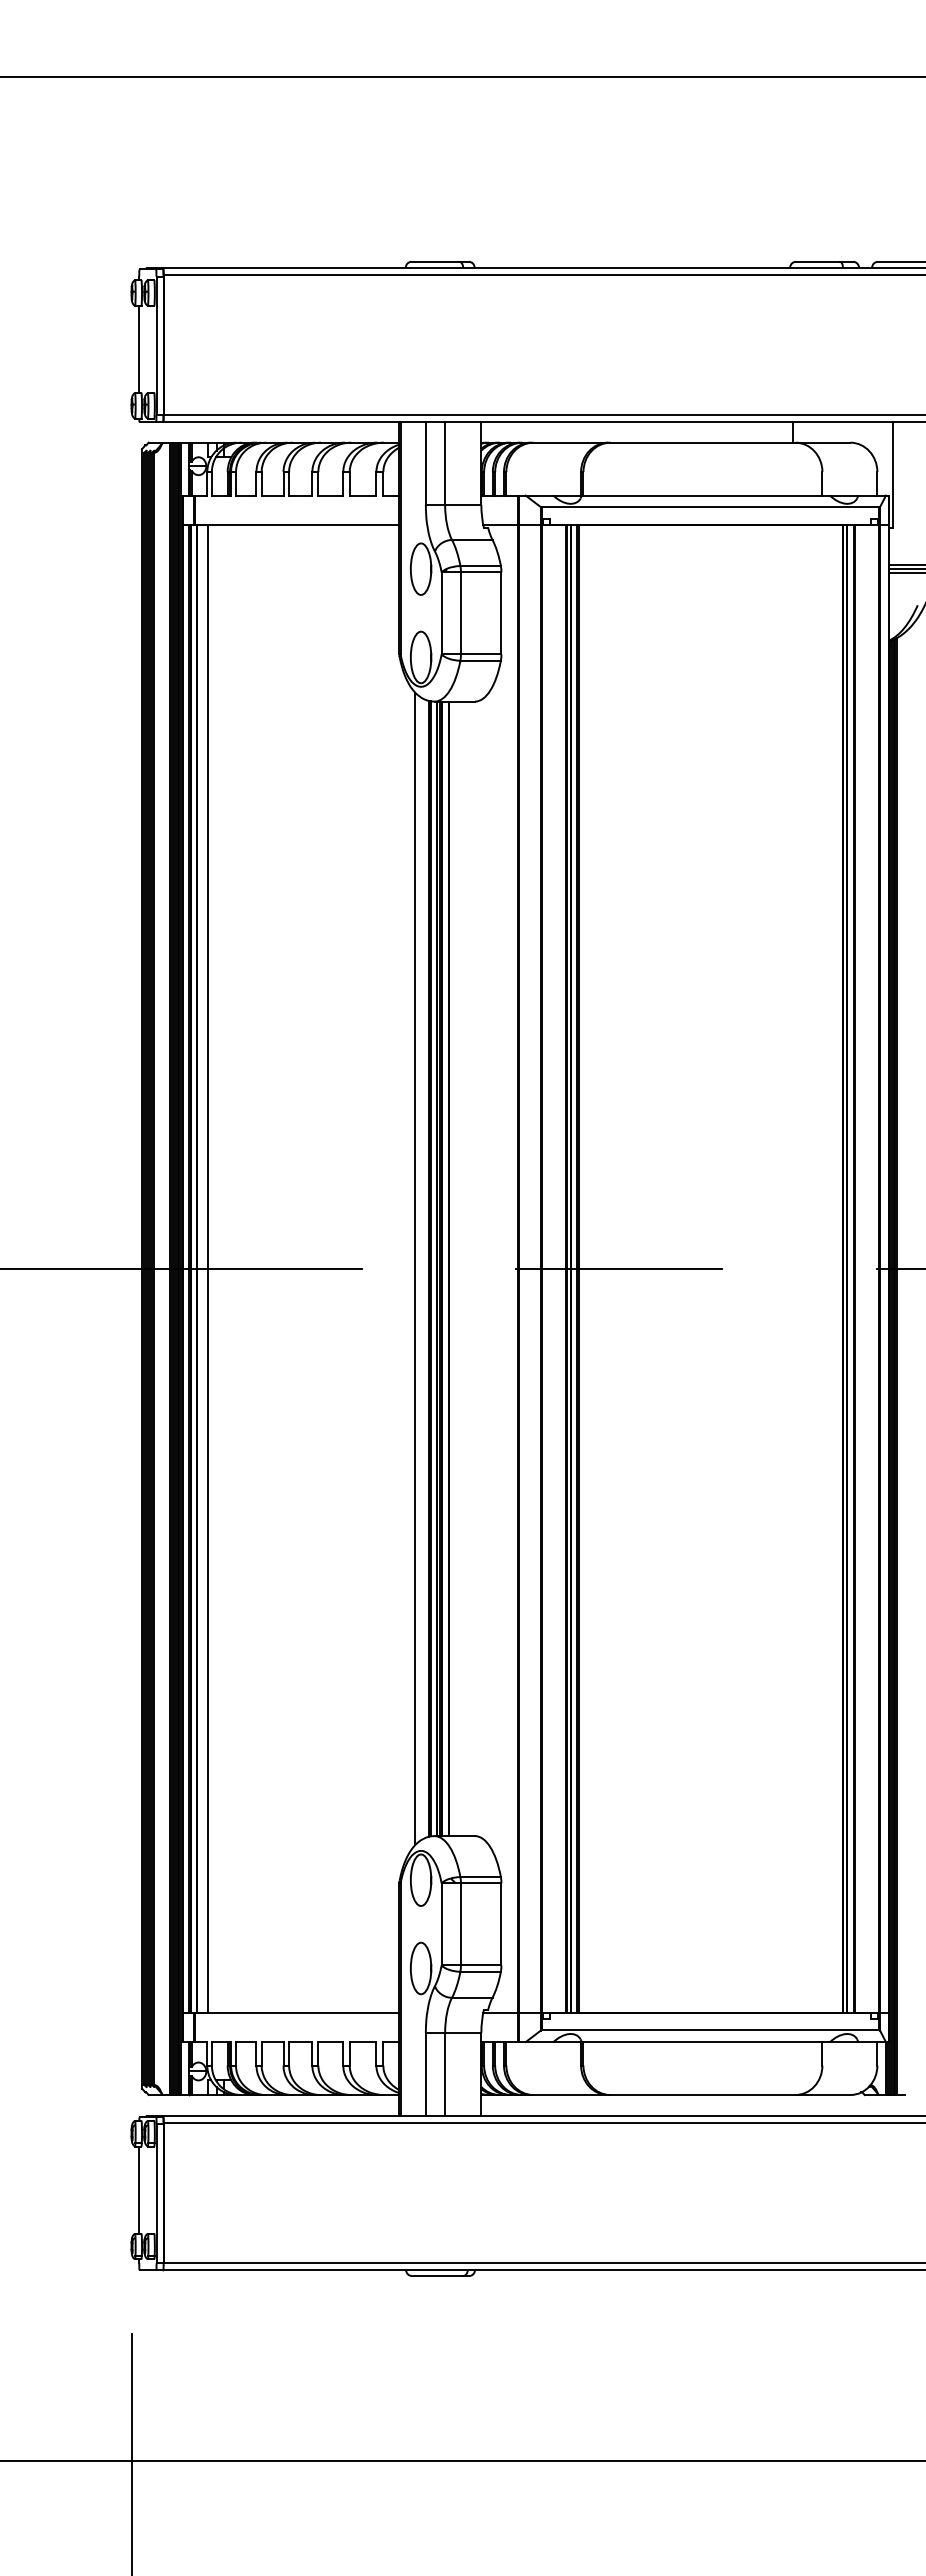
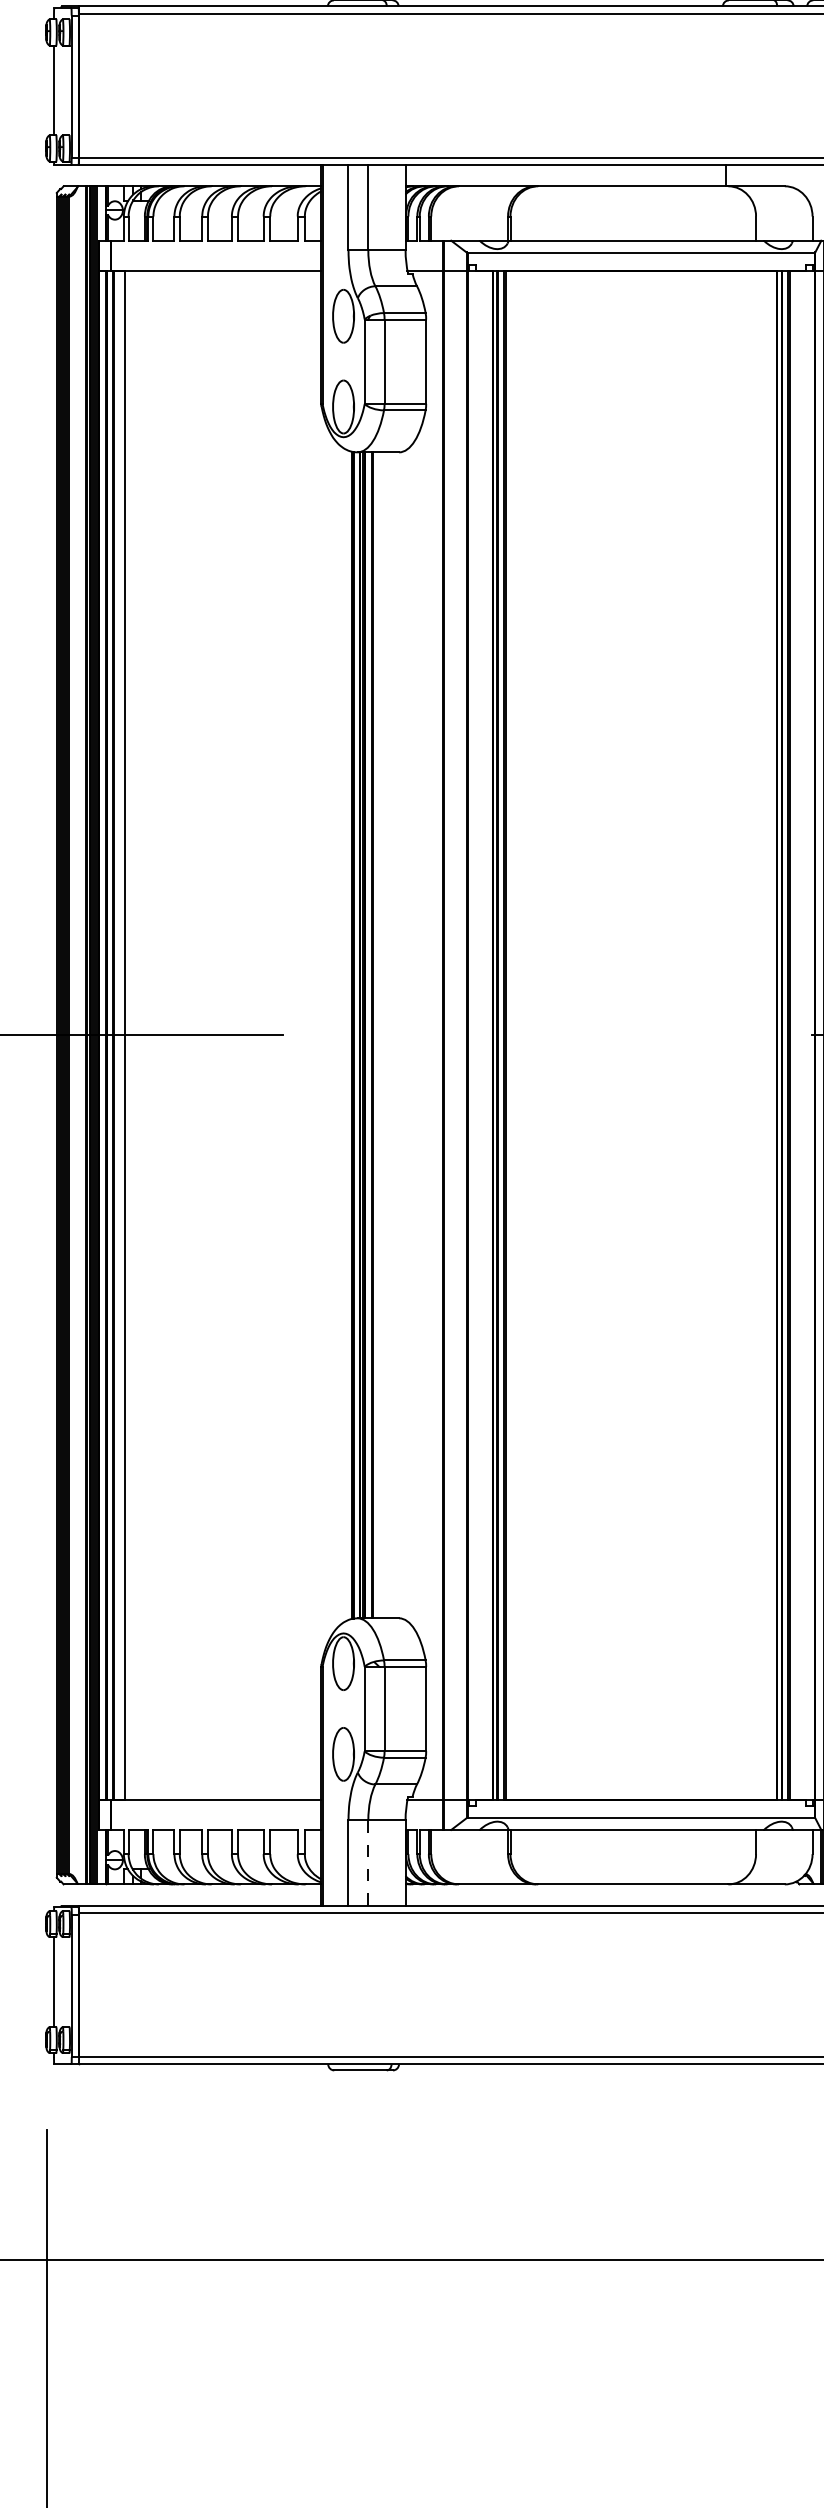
line: (415, 1268) -> (337, 1034), removed
line: (619, 1268) -> (547, 1034), removed
line: (445, 2073) -> (368, 1862), solid -> dashed

